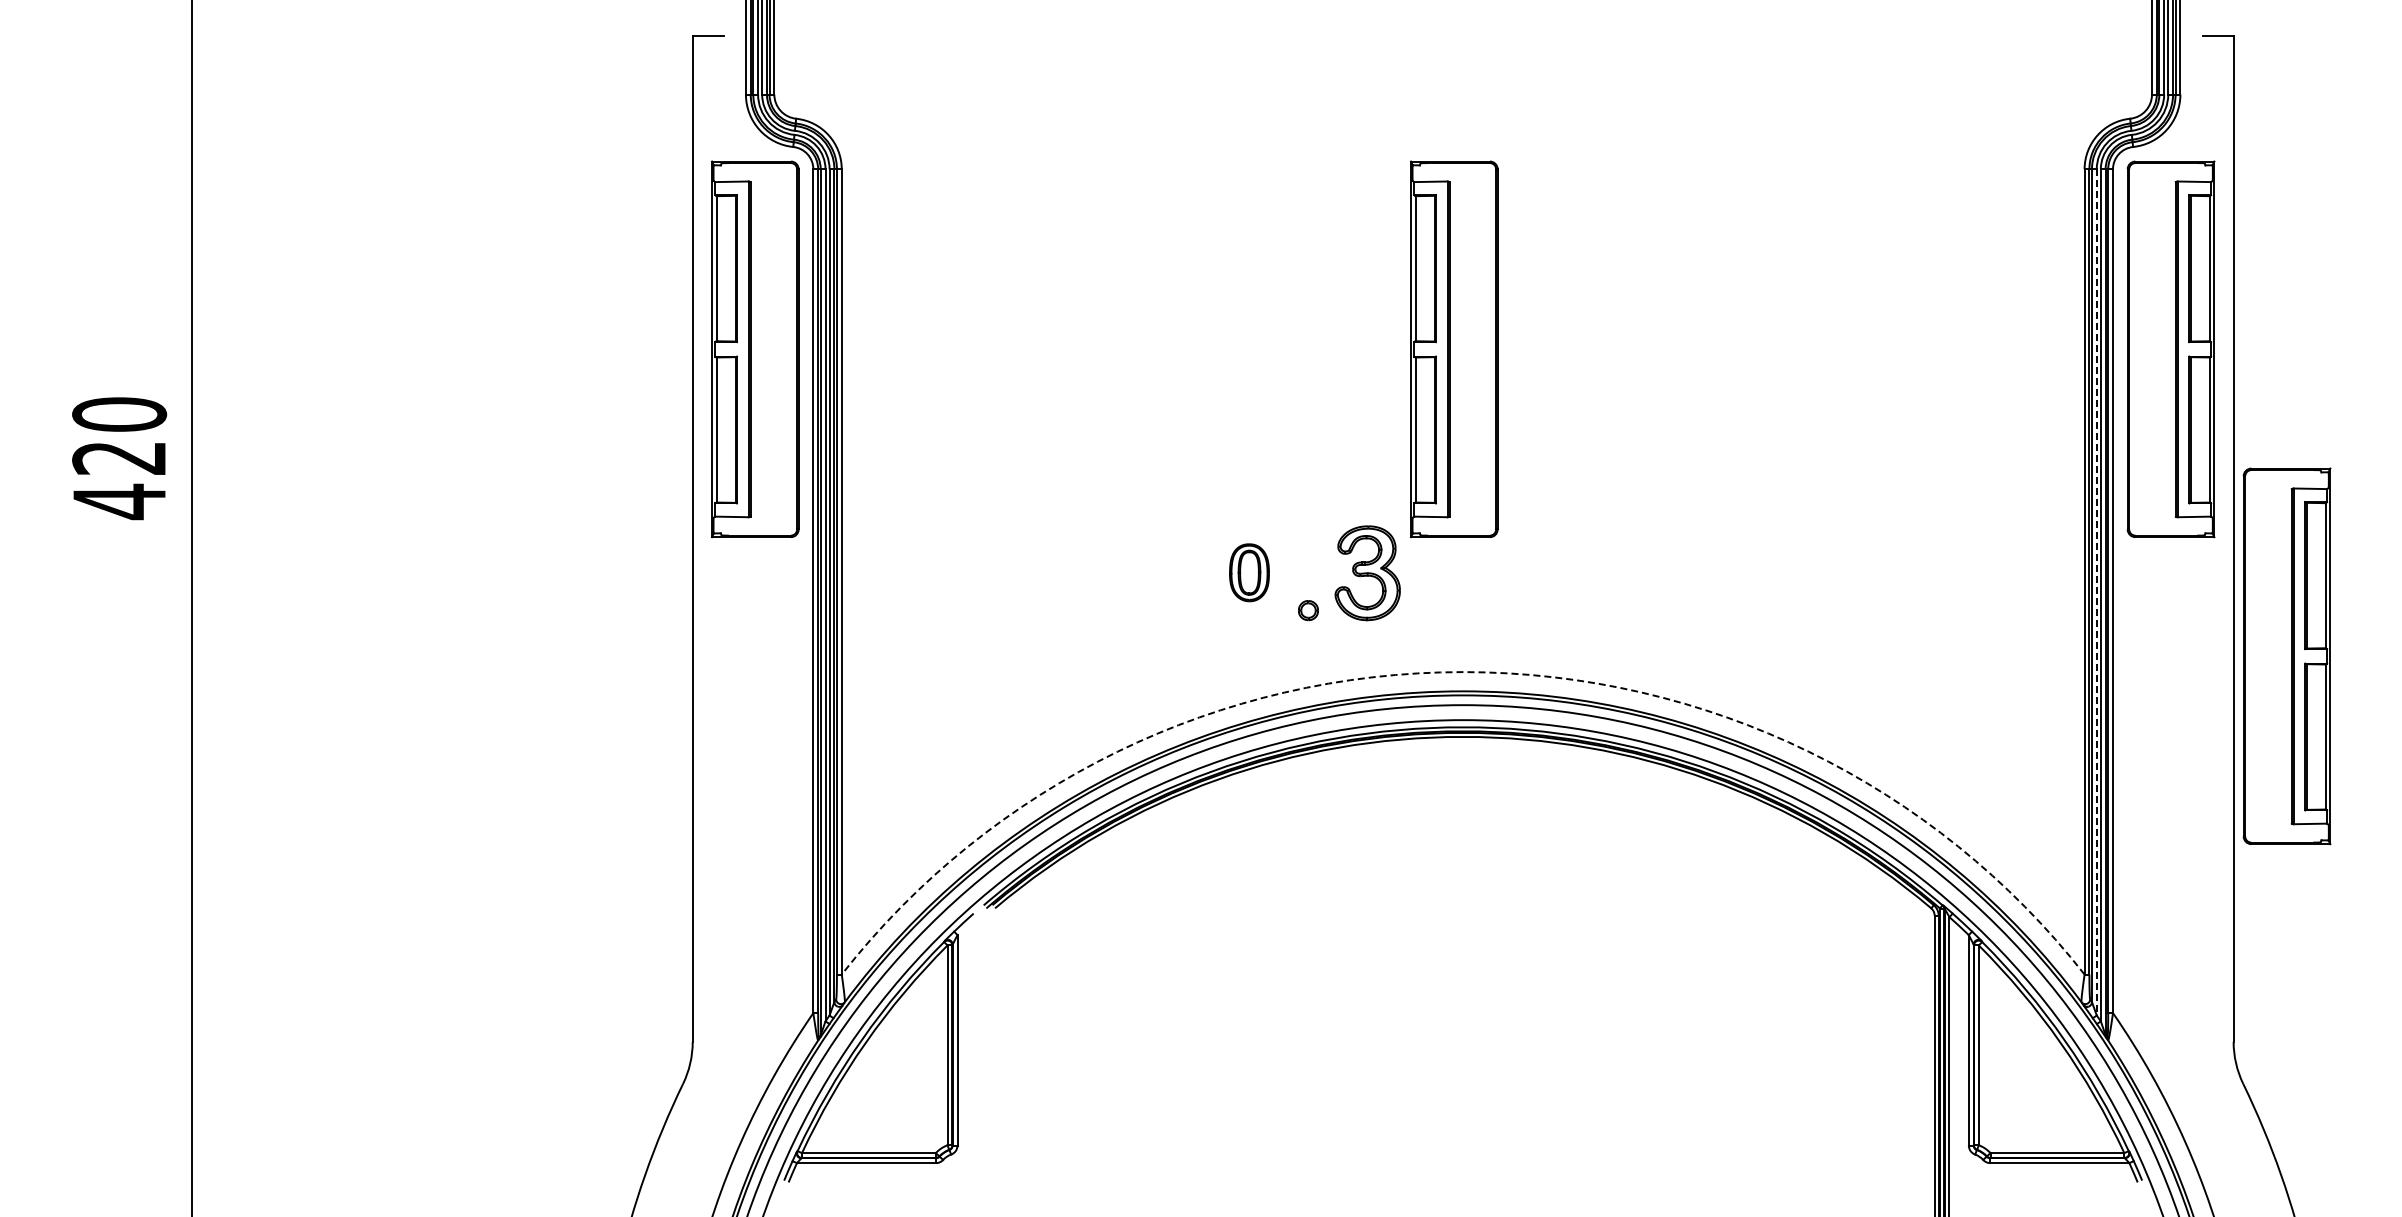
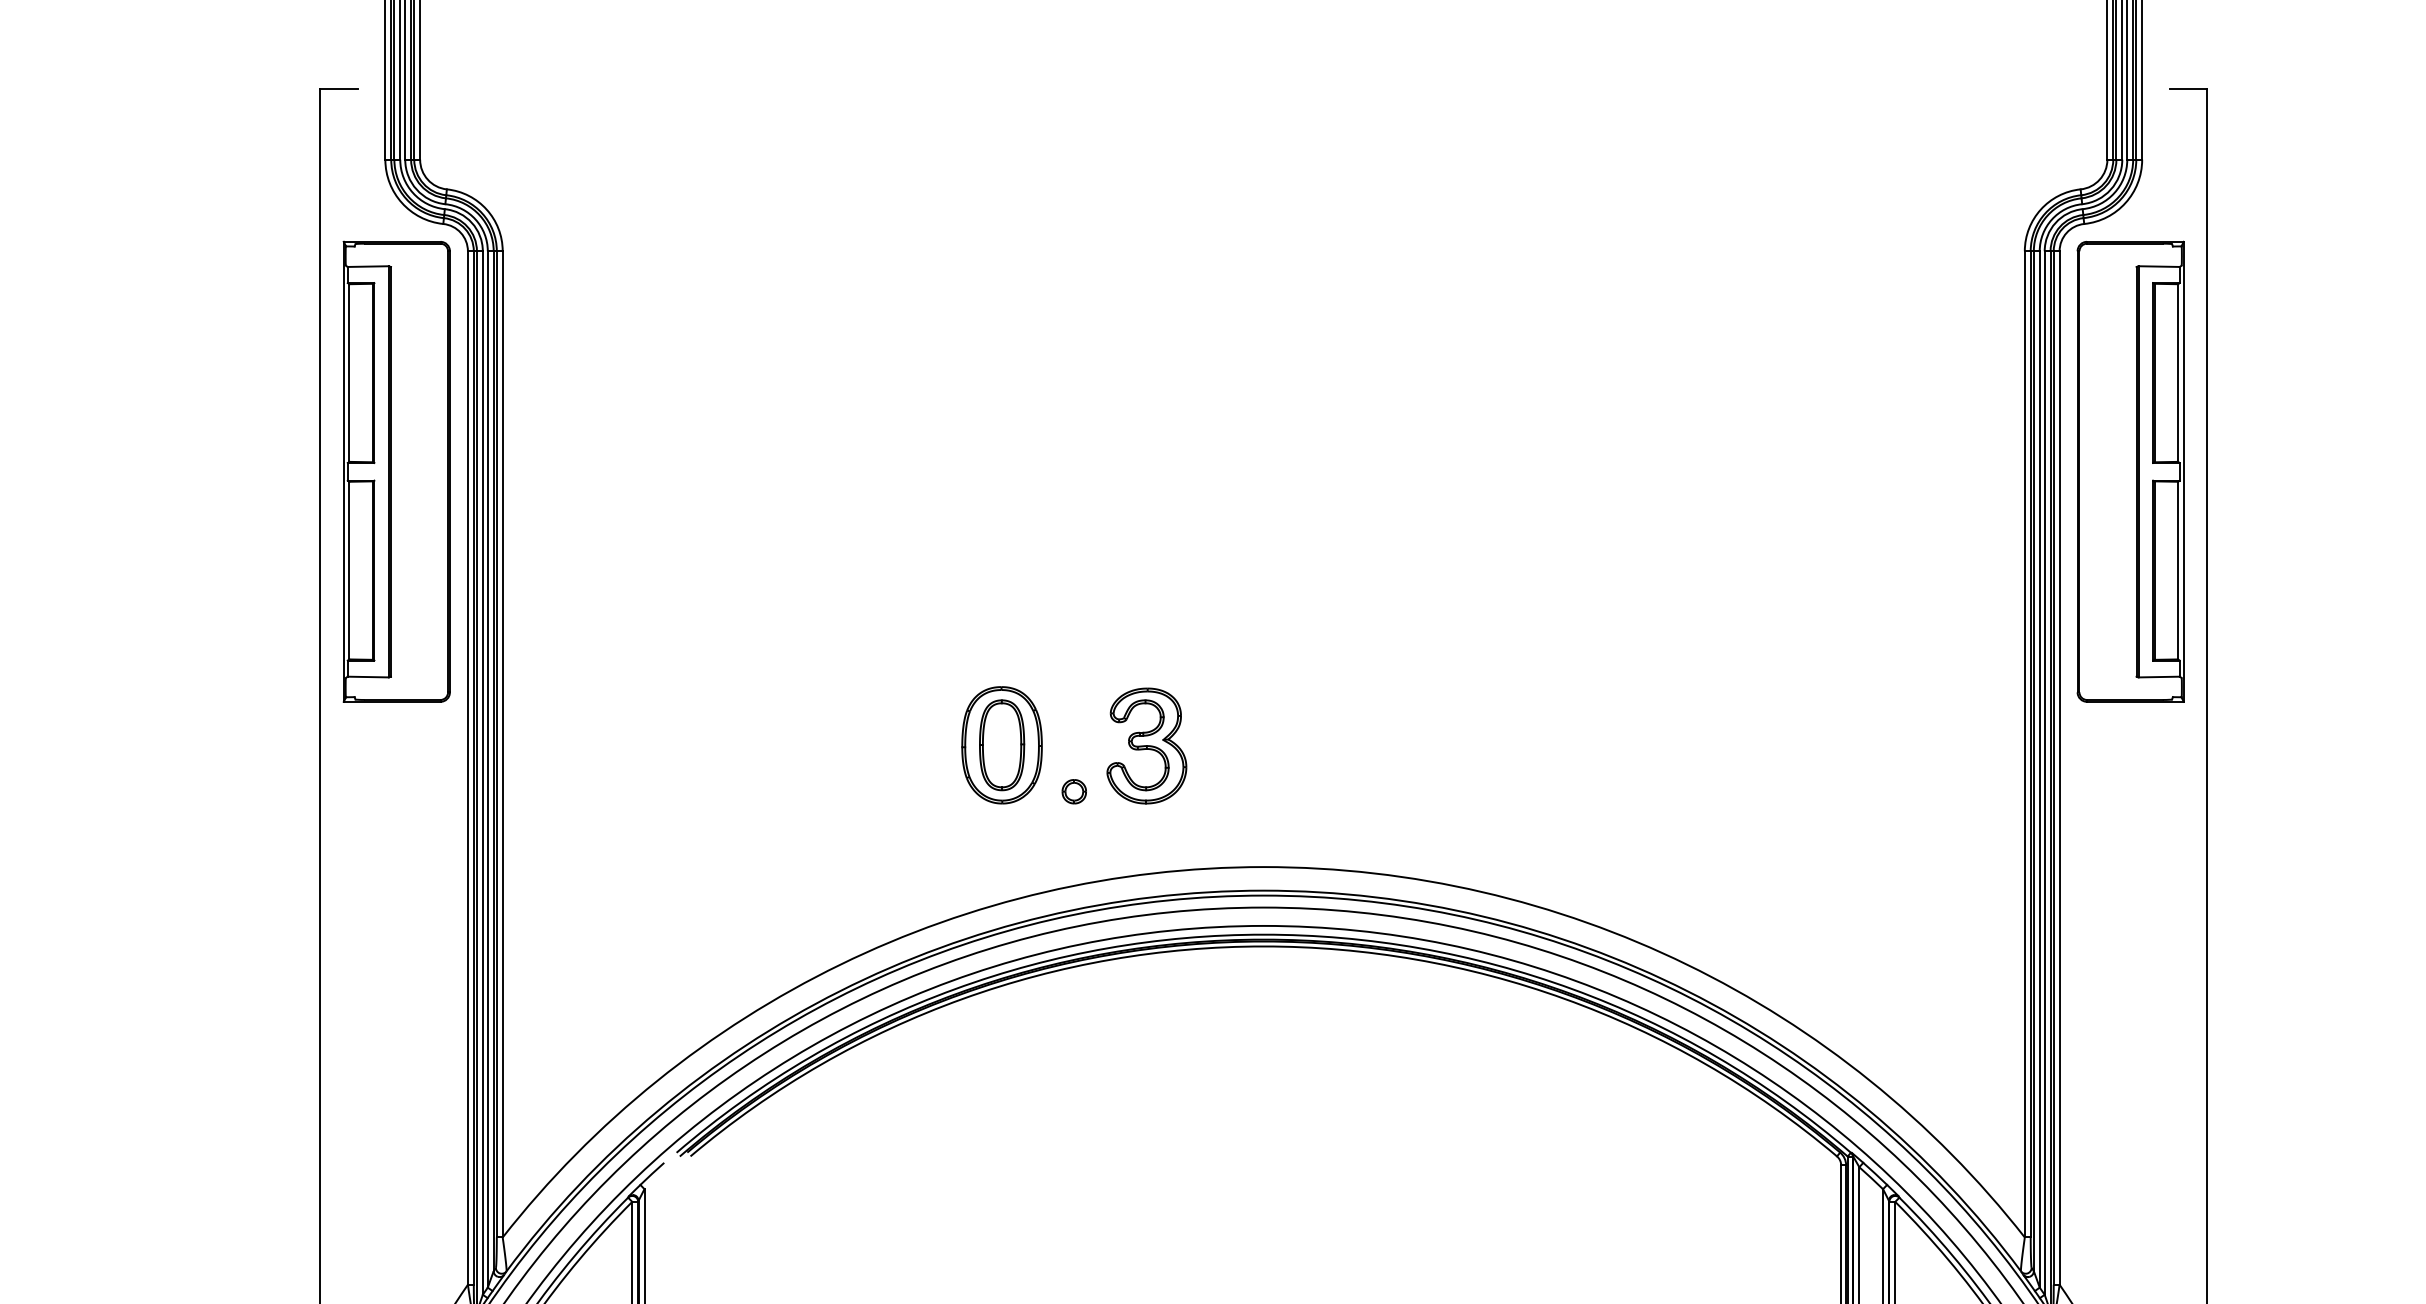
part: (1454, 349) -> (1253, 471), removed
part: (1249, 572) -> (1002, 745), size x1.67
line: (2096, 592) -> (2039, 769), dashed -> solid
part: (2286, 656) -> (2272, 847), removed
arc: (1463, 672) -> (1264, 867), dashed -> solid

